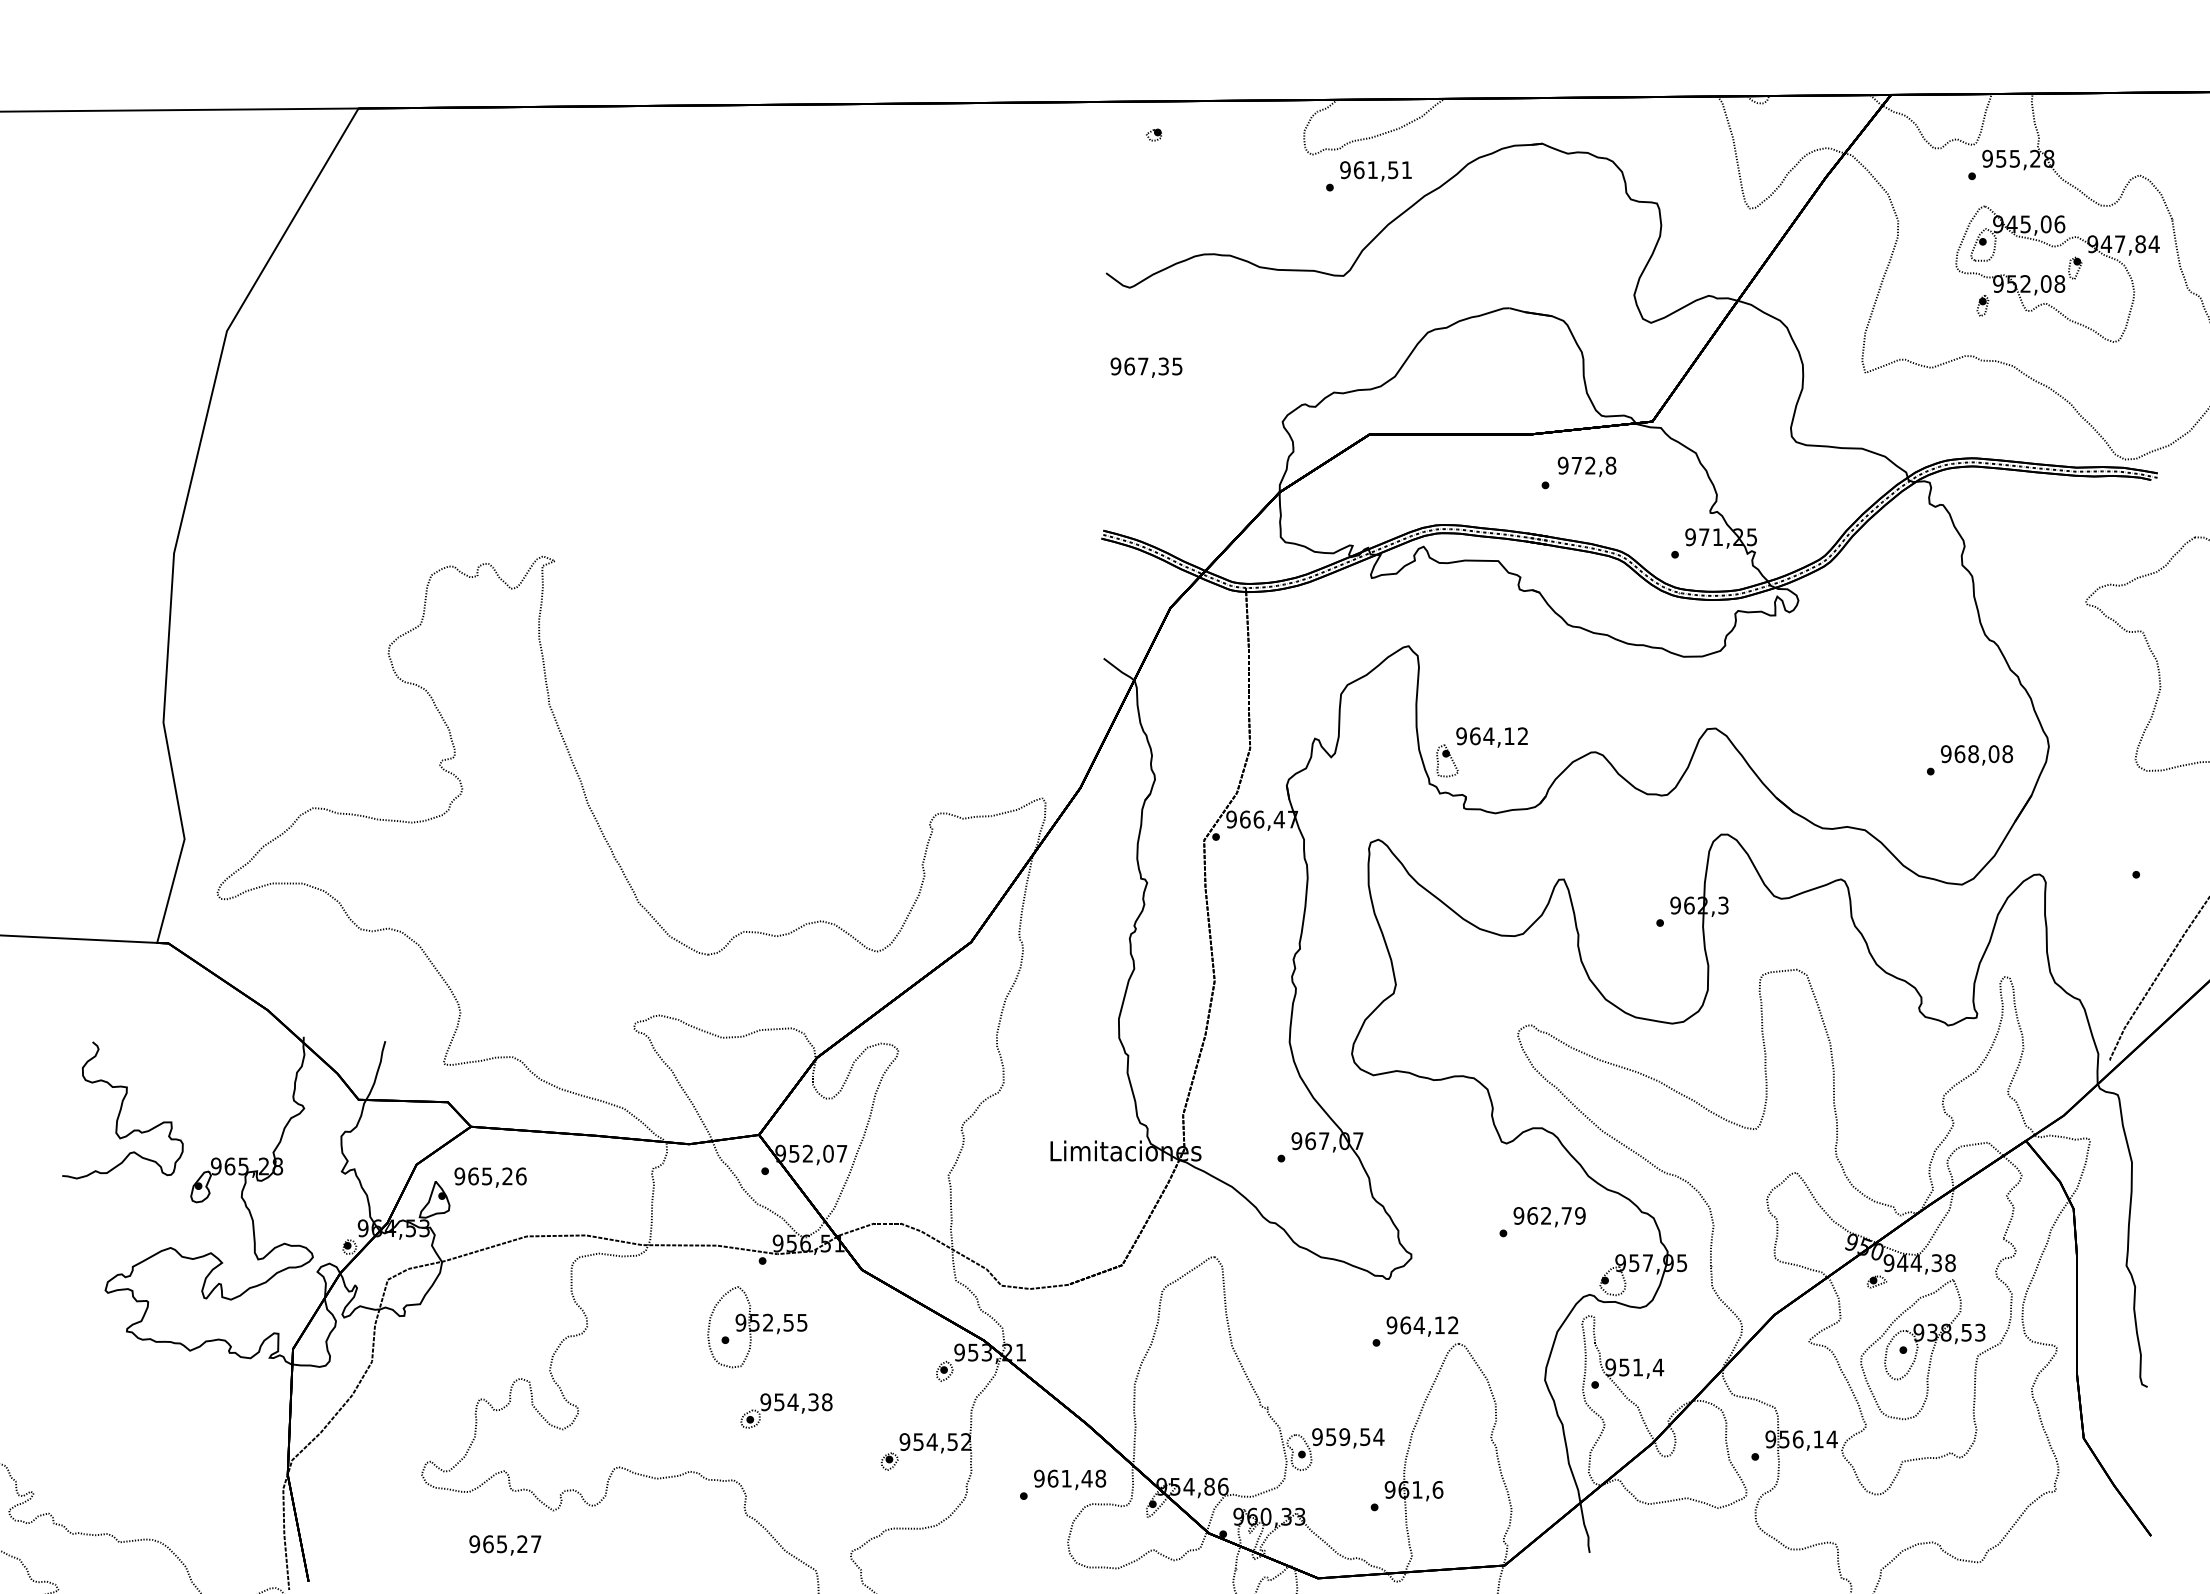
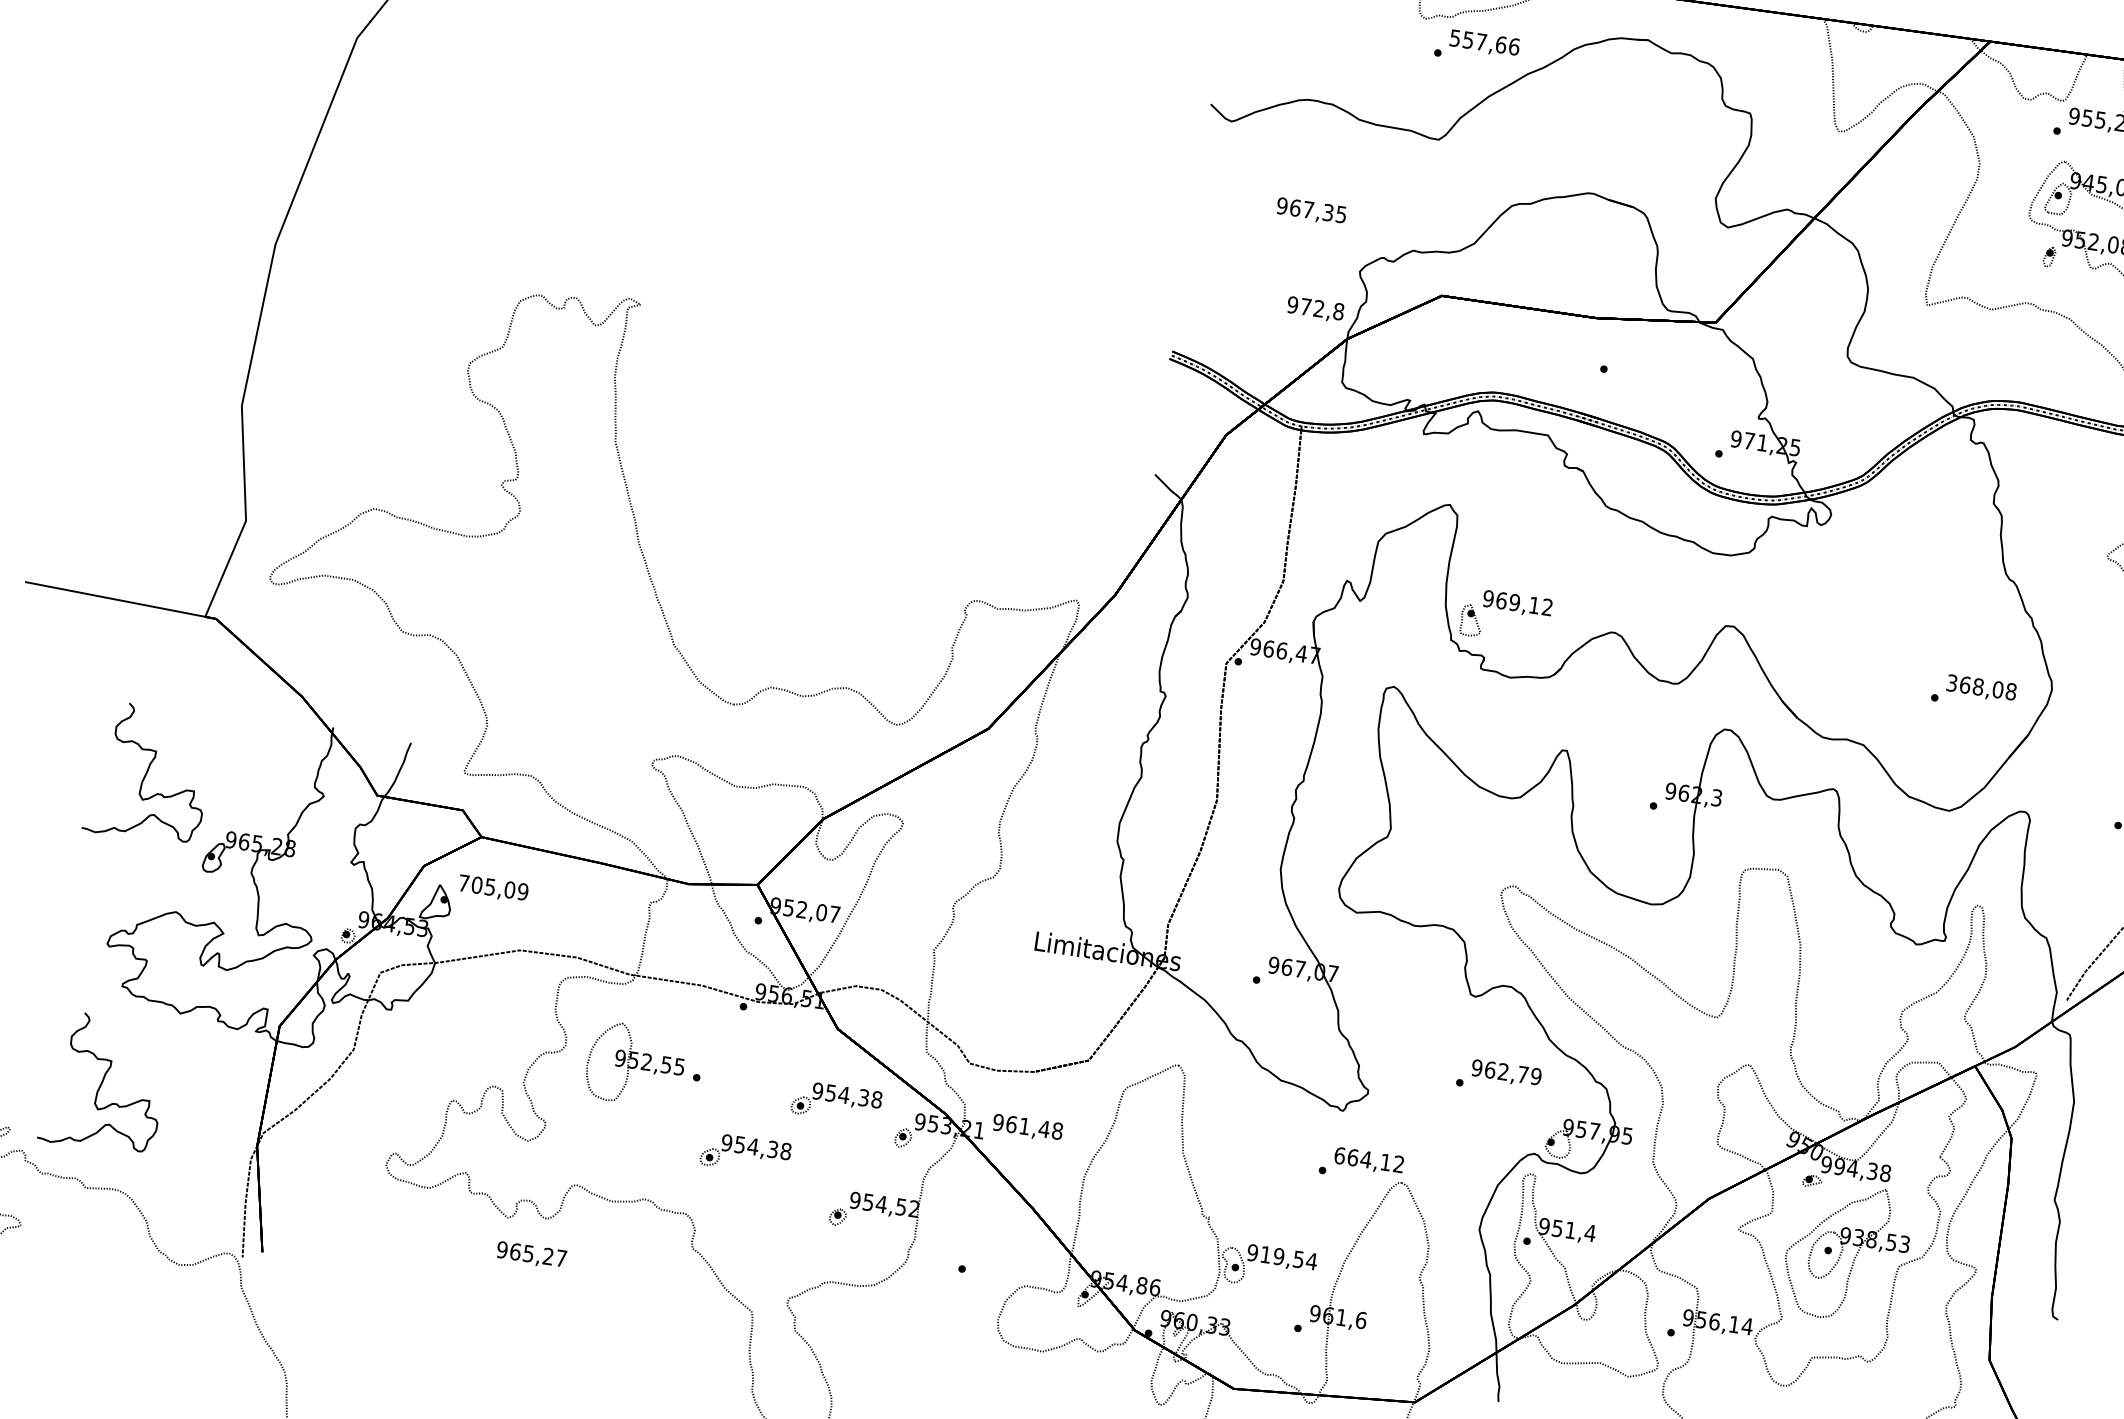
text: (1376, 170) -> (1485, 42), 961,51 -> 557,66
text: (1146, 367) -> (1311, 211), moved
text: (1586, 466) -> (1315, 309), moved
text: (1488, 736) -> (1514, 602), 964,12 -> 969,12
text: (1945, 753) -> (1951, 682), 968,08 -> 368,08
text: (490, 1176) -> (493, 887), 965,26 -> 705,09
text: (1902, 1263) -> (1839, 1167), 944,38 -> 994,38
text: (1391, 1325) -> (1339, 1155), 964,12 -> 664,12
part: (757, 1327) -> (635, 1065), moved
part: (871, 1344) -> (836, 1102), added
curve: (121, 1432) -> (103, 1082), added
text: (1331, 1437) -> (1266, 1255), 959,54 -> 919,54
text: (1070, 1479) -> (1028, 1127), moved
text: (505, 1545) -> (531, 1255), moved

